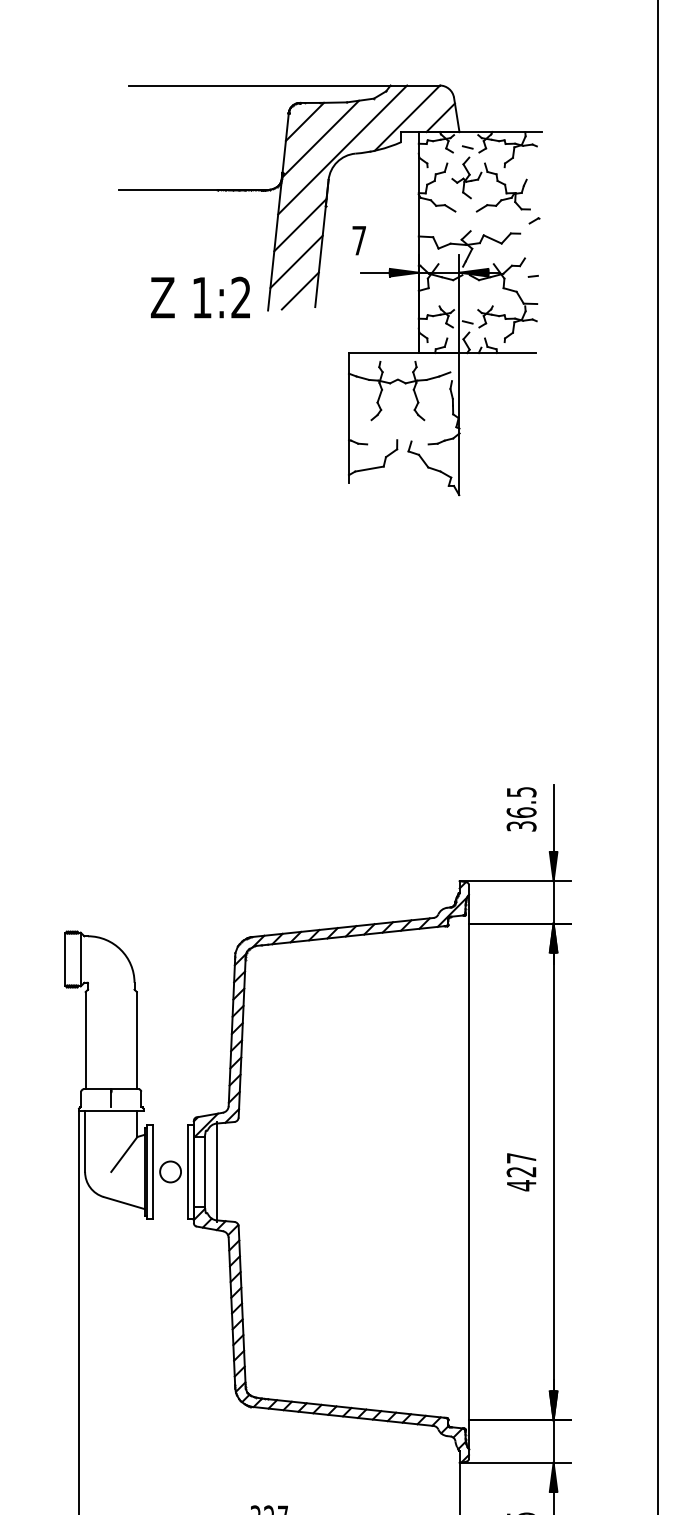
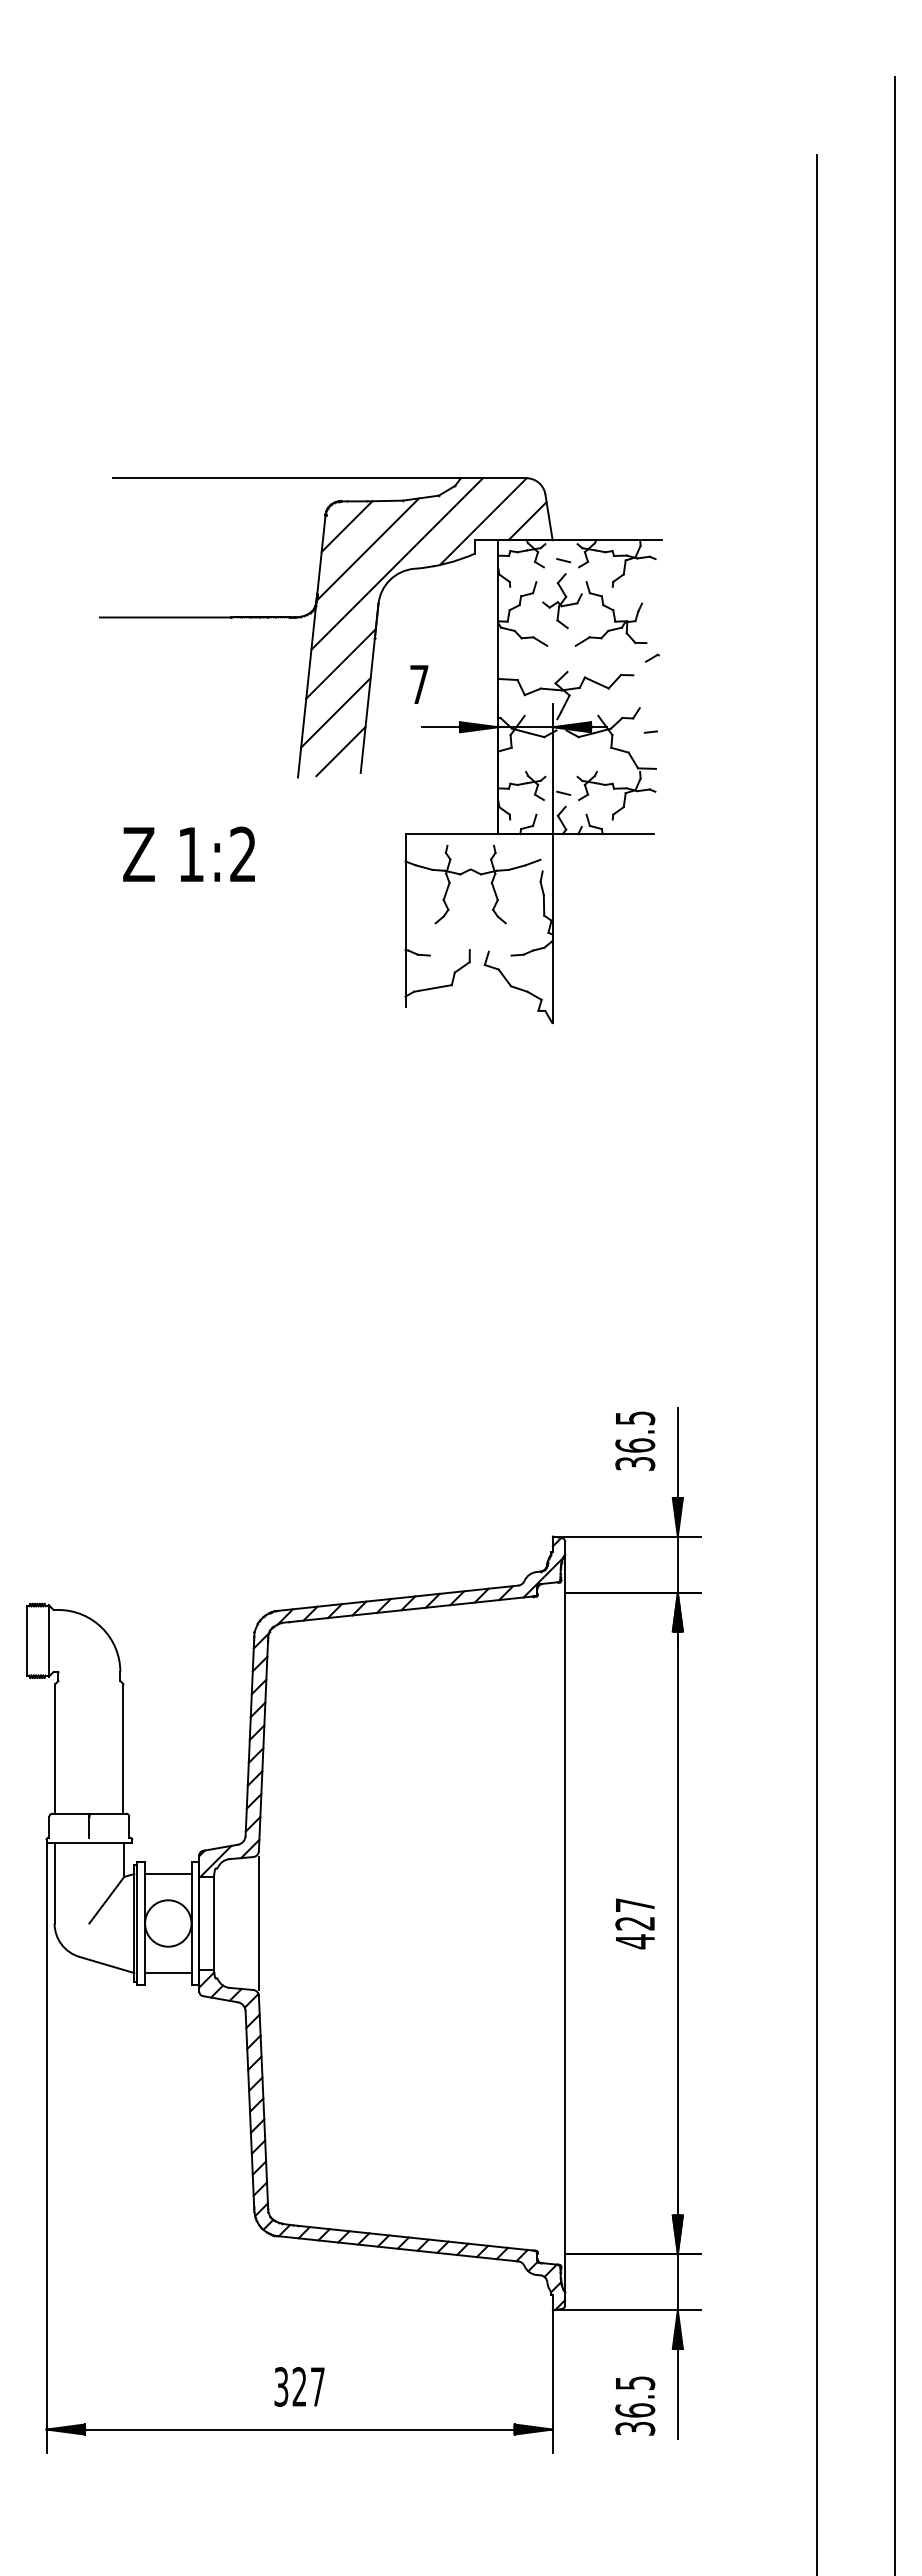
text: (200, 296) -> (188, 853), moved
line: (170, 1134) -> (168, 1873), added
circle: (170, 1171) -> (168, 1923), size x1.67
line: (217, 1171) -> (258, 1923), moved
line: (170, 1209) -> (168, 1973), added

